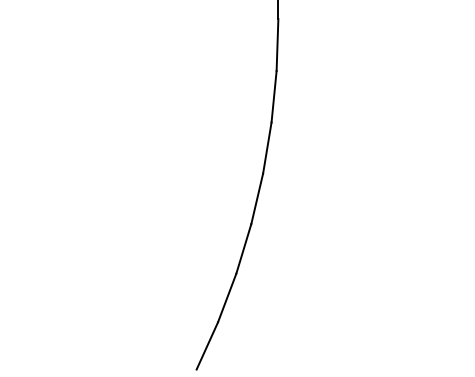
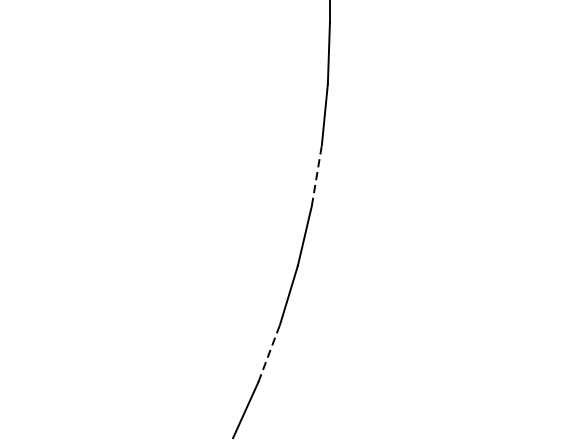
line: (267, 148) -> (317, 176), solid -> dashed
line: (227, 298) -> (269, 353), solid -> dashed

